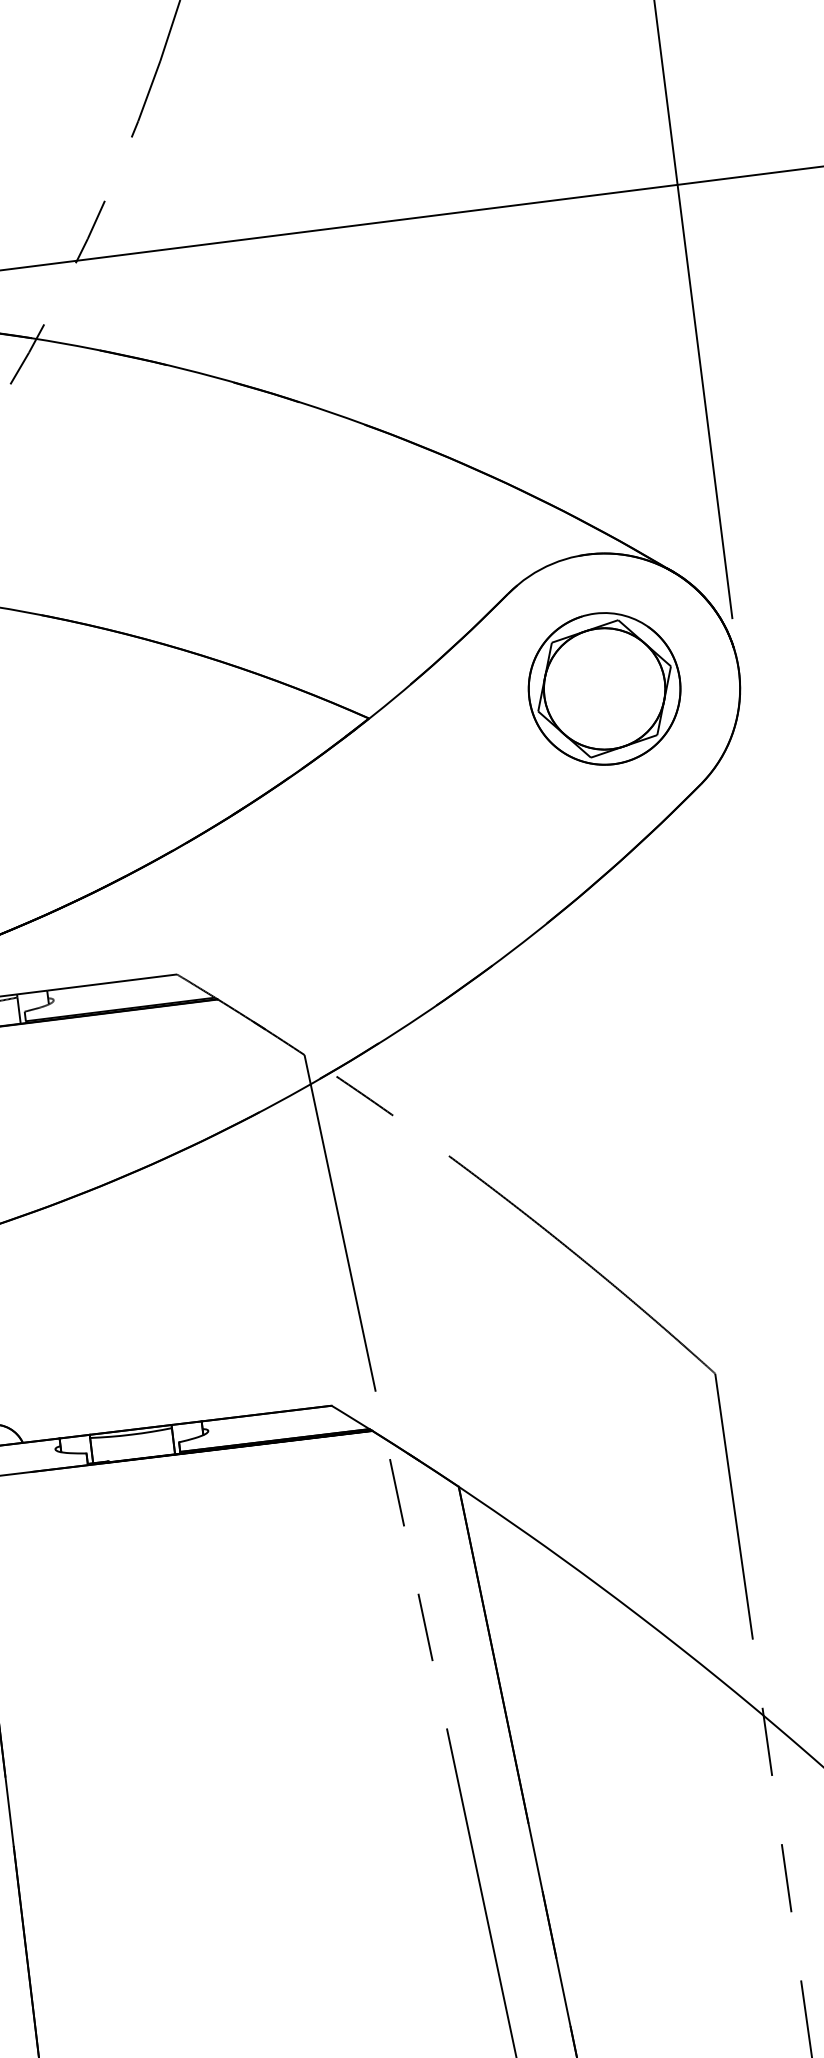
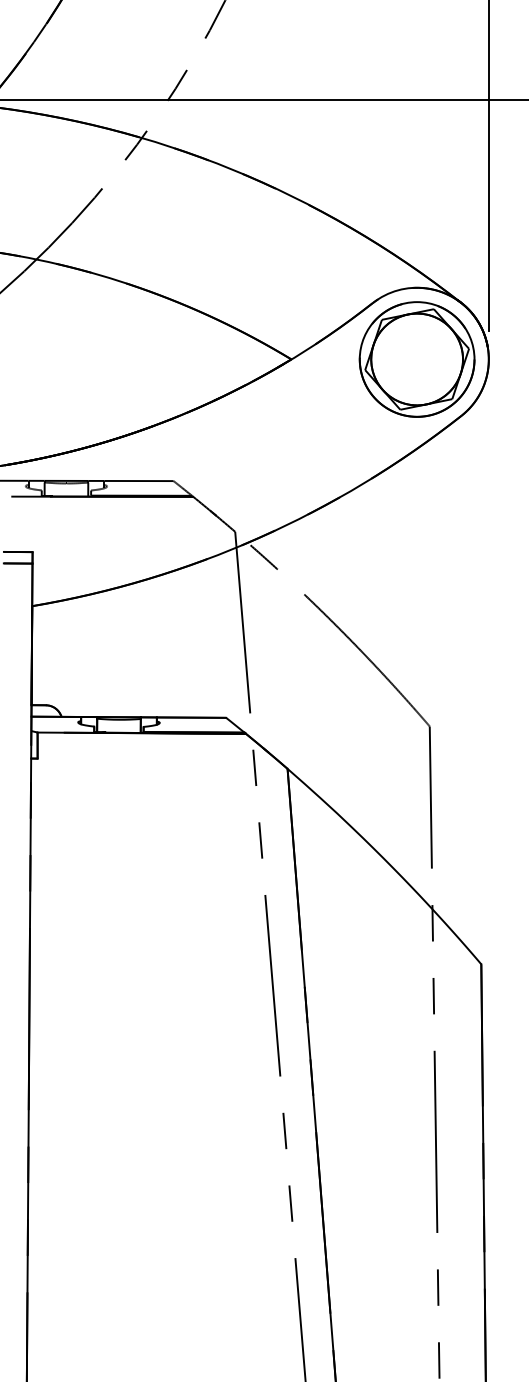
part: (603, 689) -> (416, 359), size x1.43

